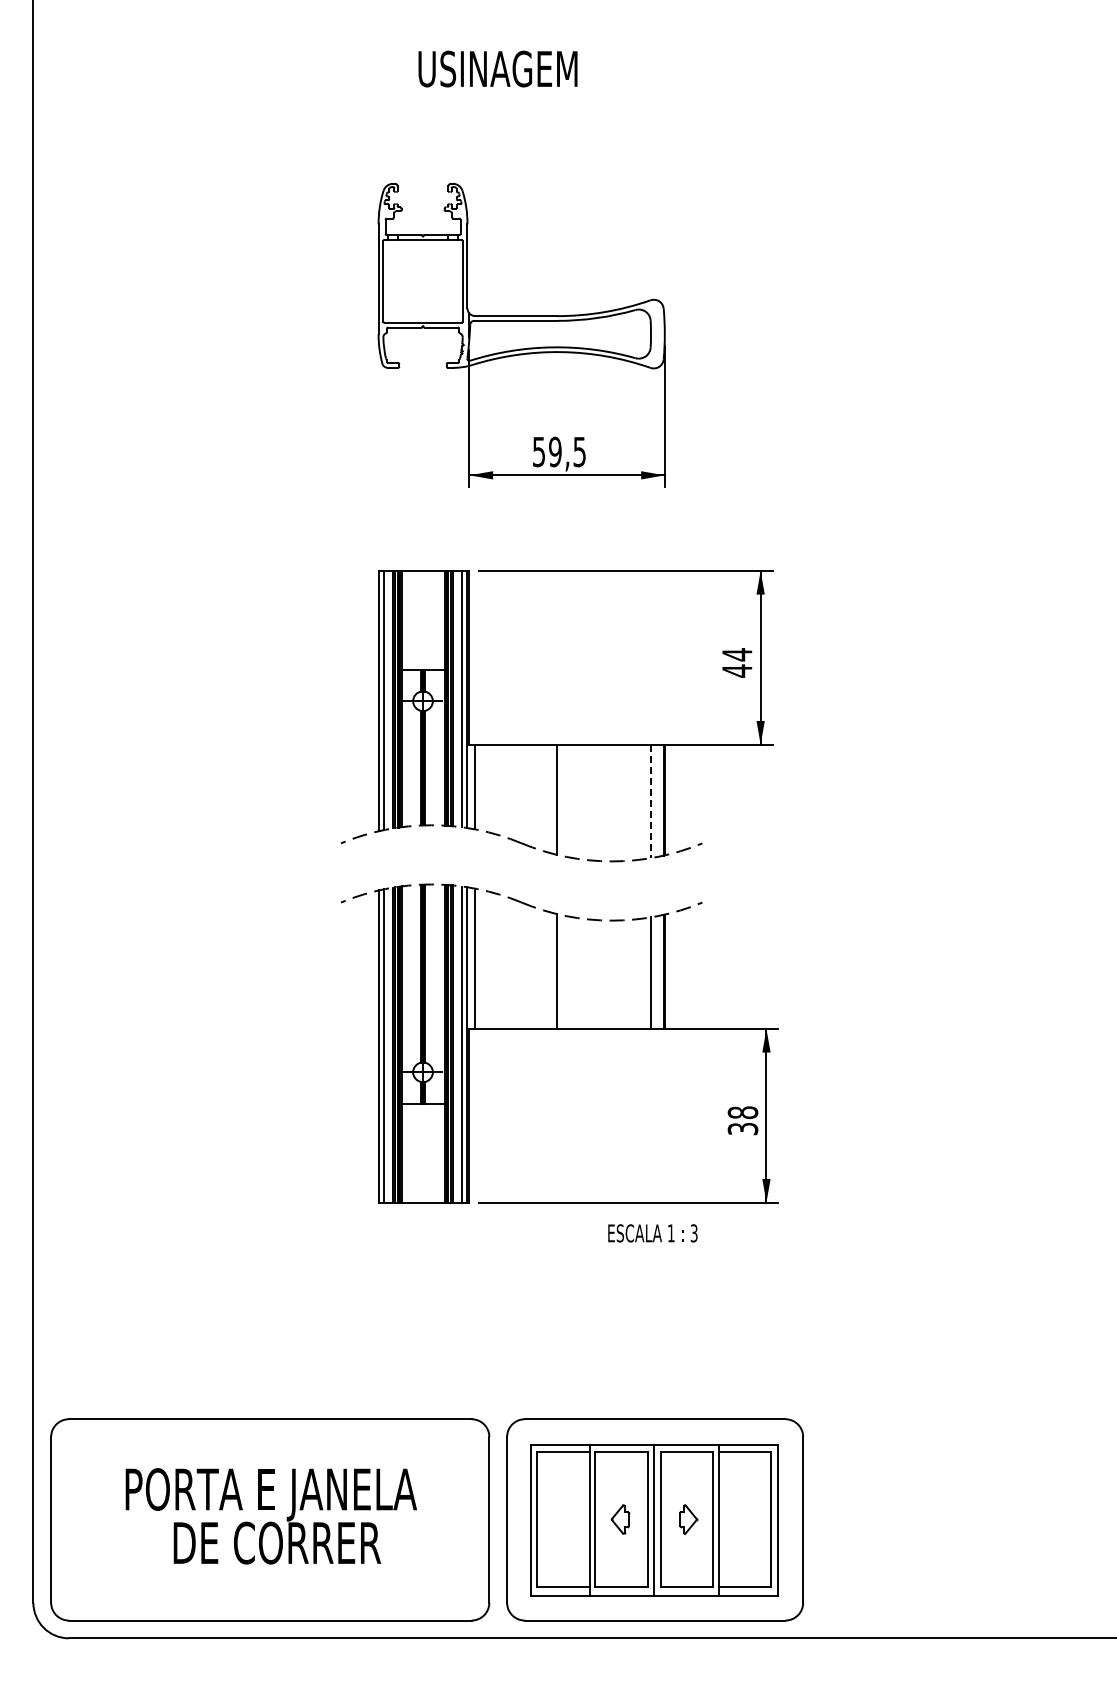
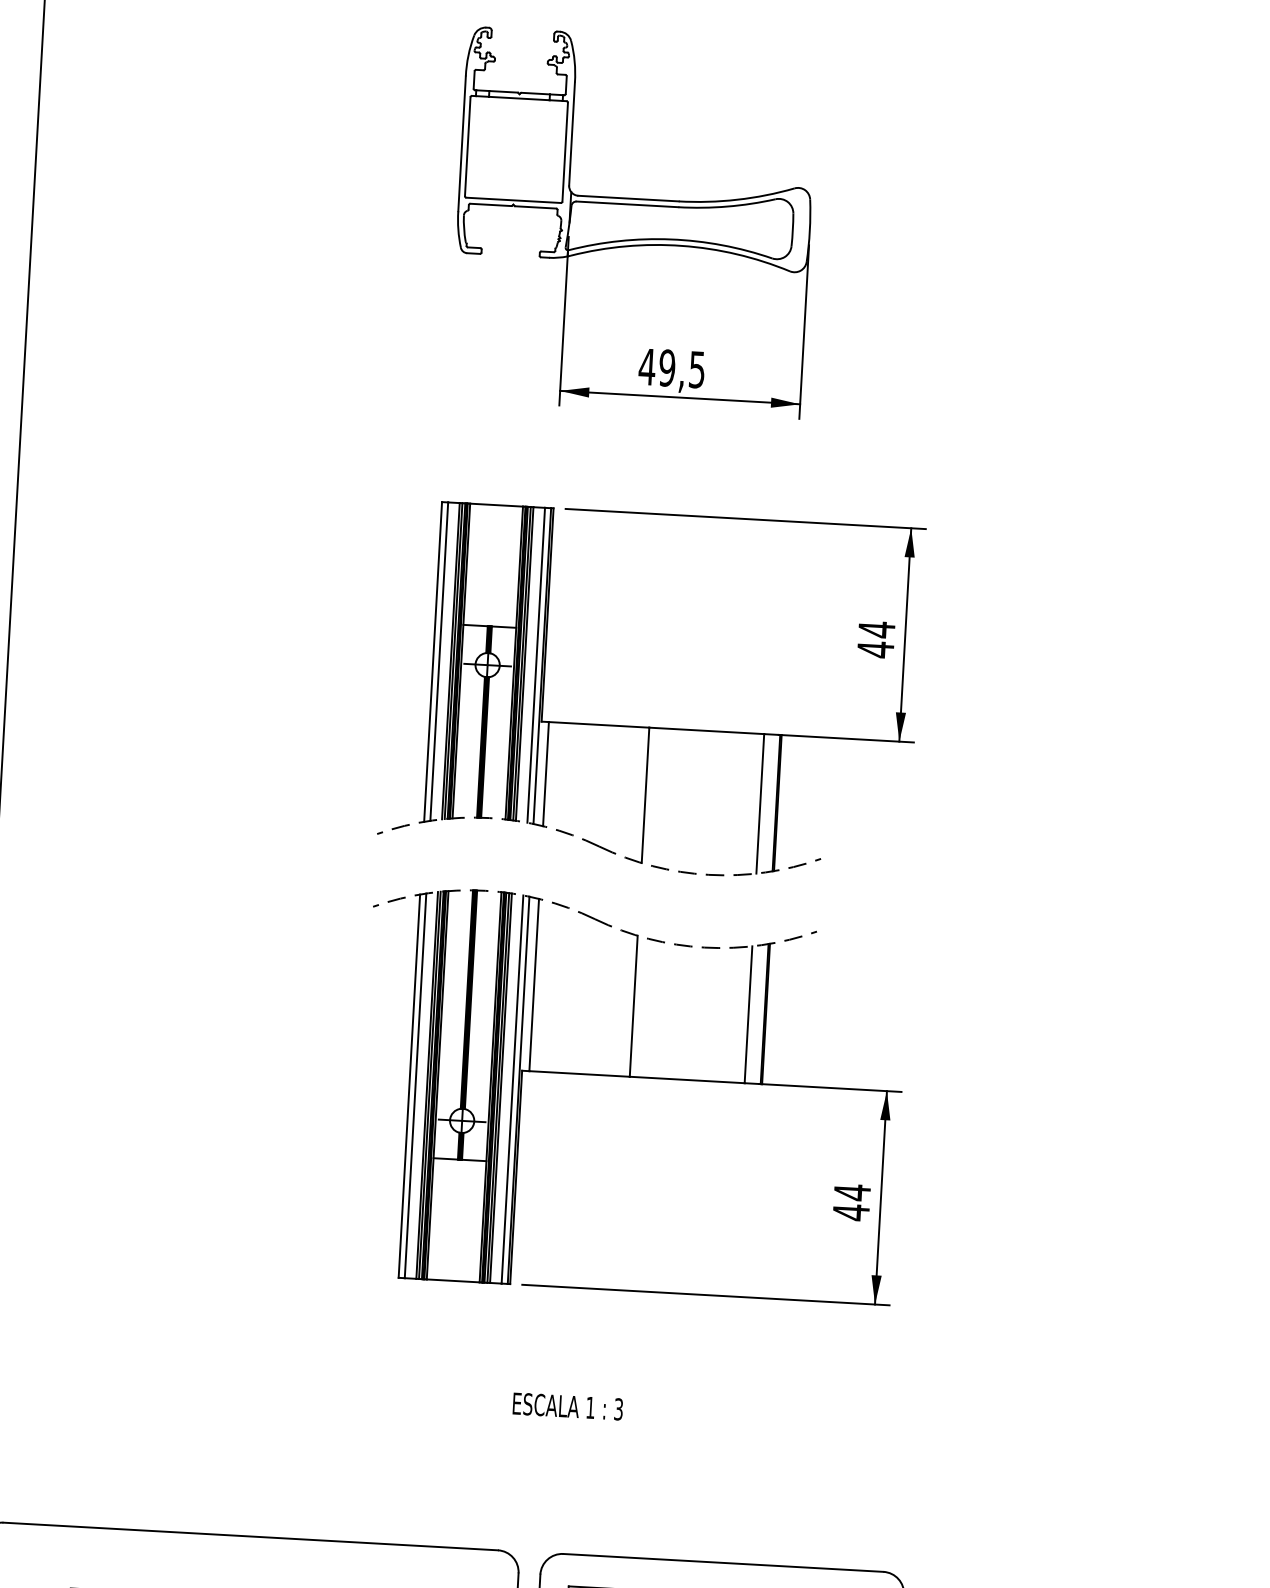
text: (538, 452) -> (646, 367), 59,5 -> 49,5
line: (650, 801) -> (760, 803), dashed -> solid
text: (742, 1120) -> (851, 1202), 38 -> 44
text: (652, 1233) -> (567, 1406), moved

